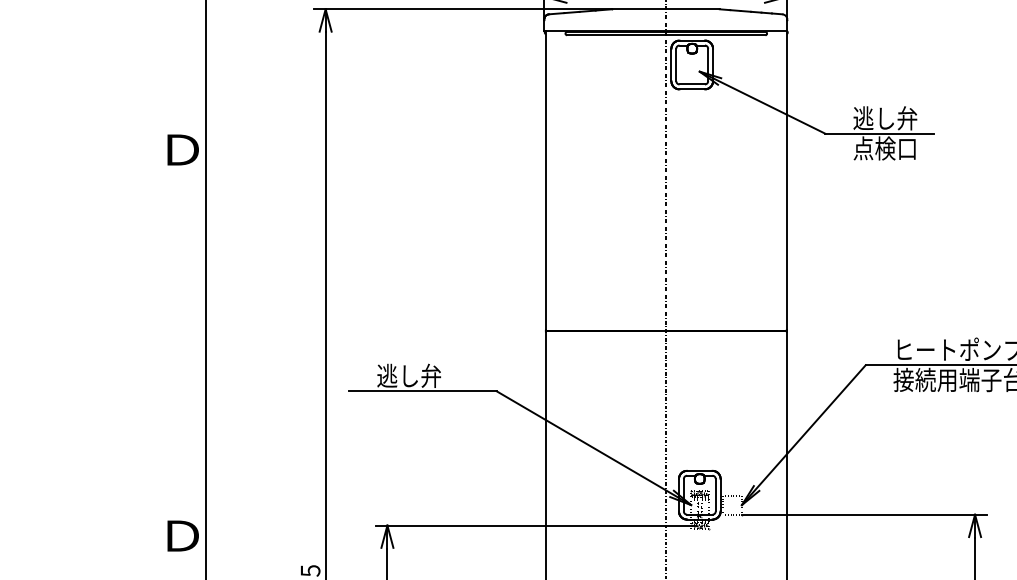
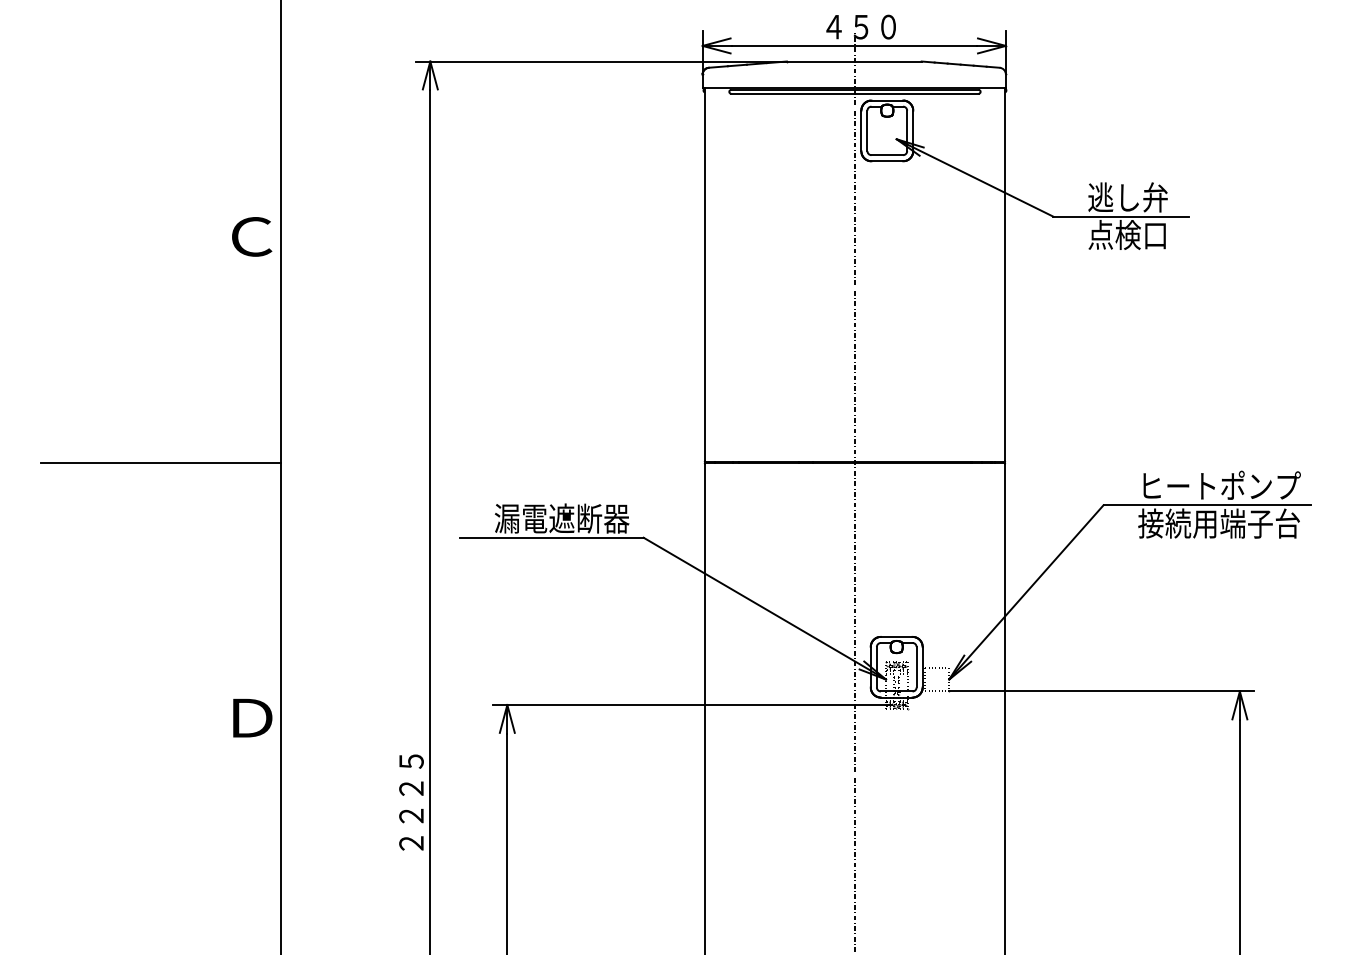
text: (182, 149) -> (252, 236), Ｄ -> Ｃ
line: (109, 331) -> (160, 463), added
text: (430, 375) -> (561, 518), 逃し弁 -> 漏電遮断器

